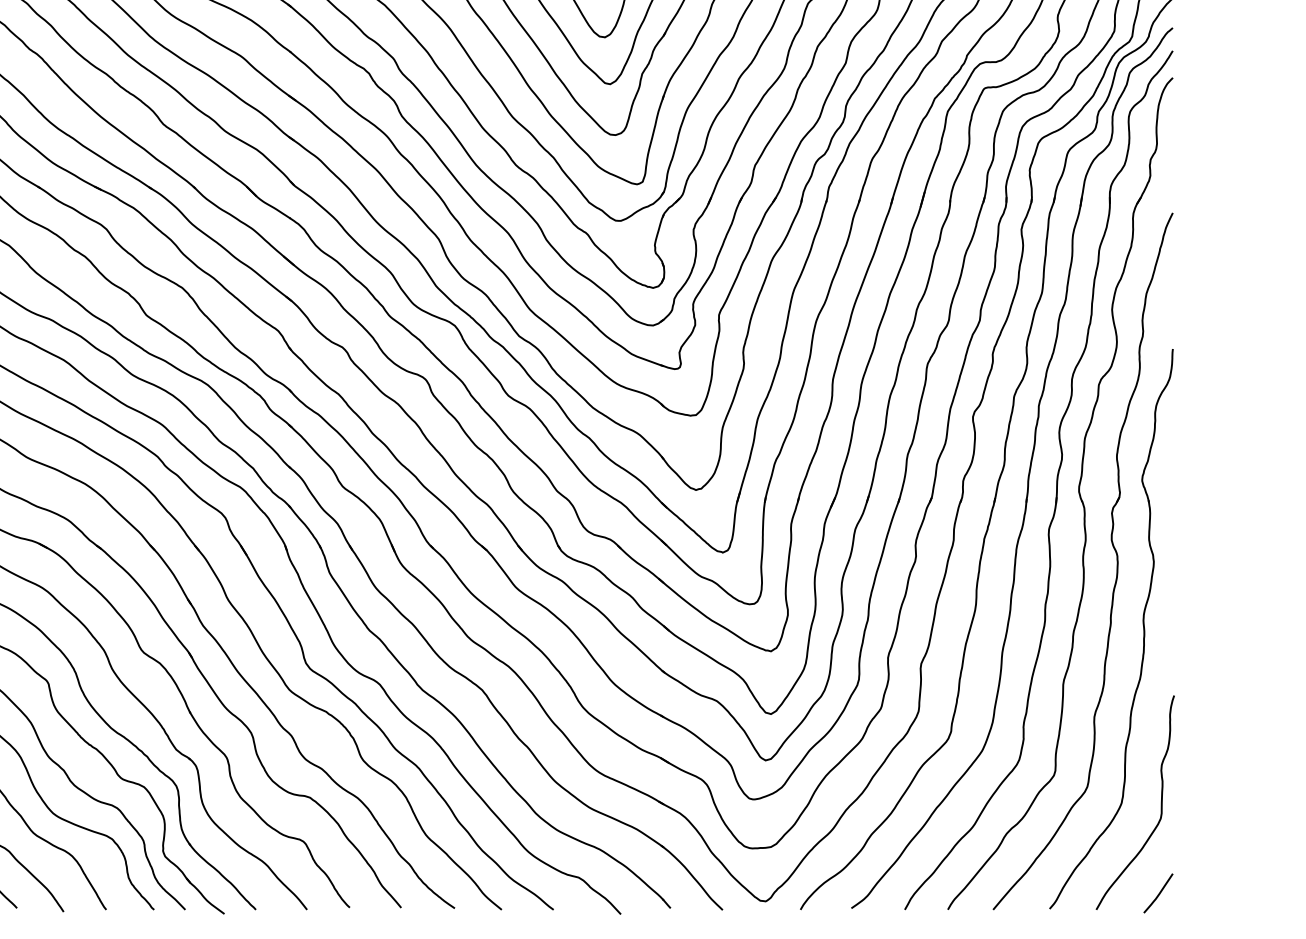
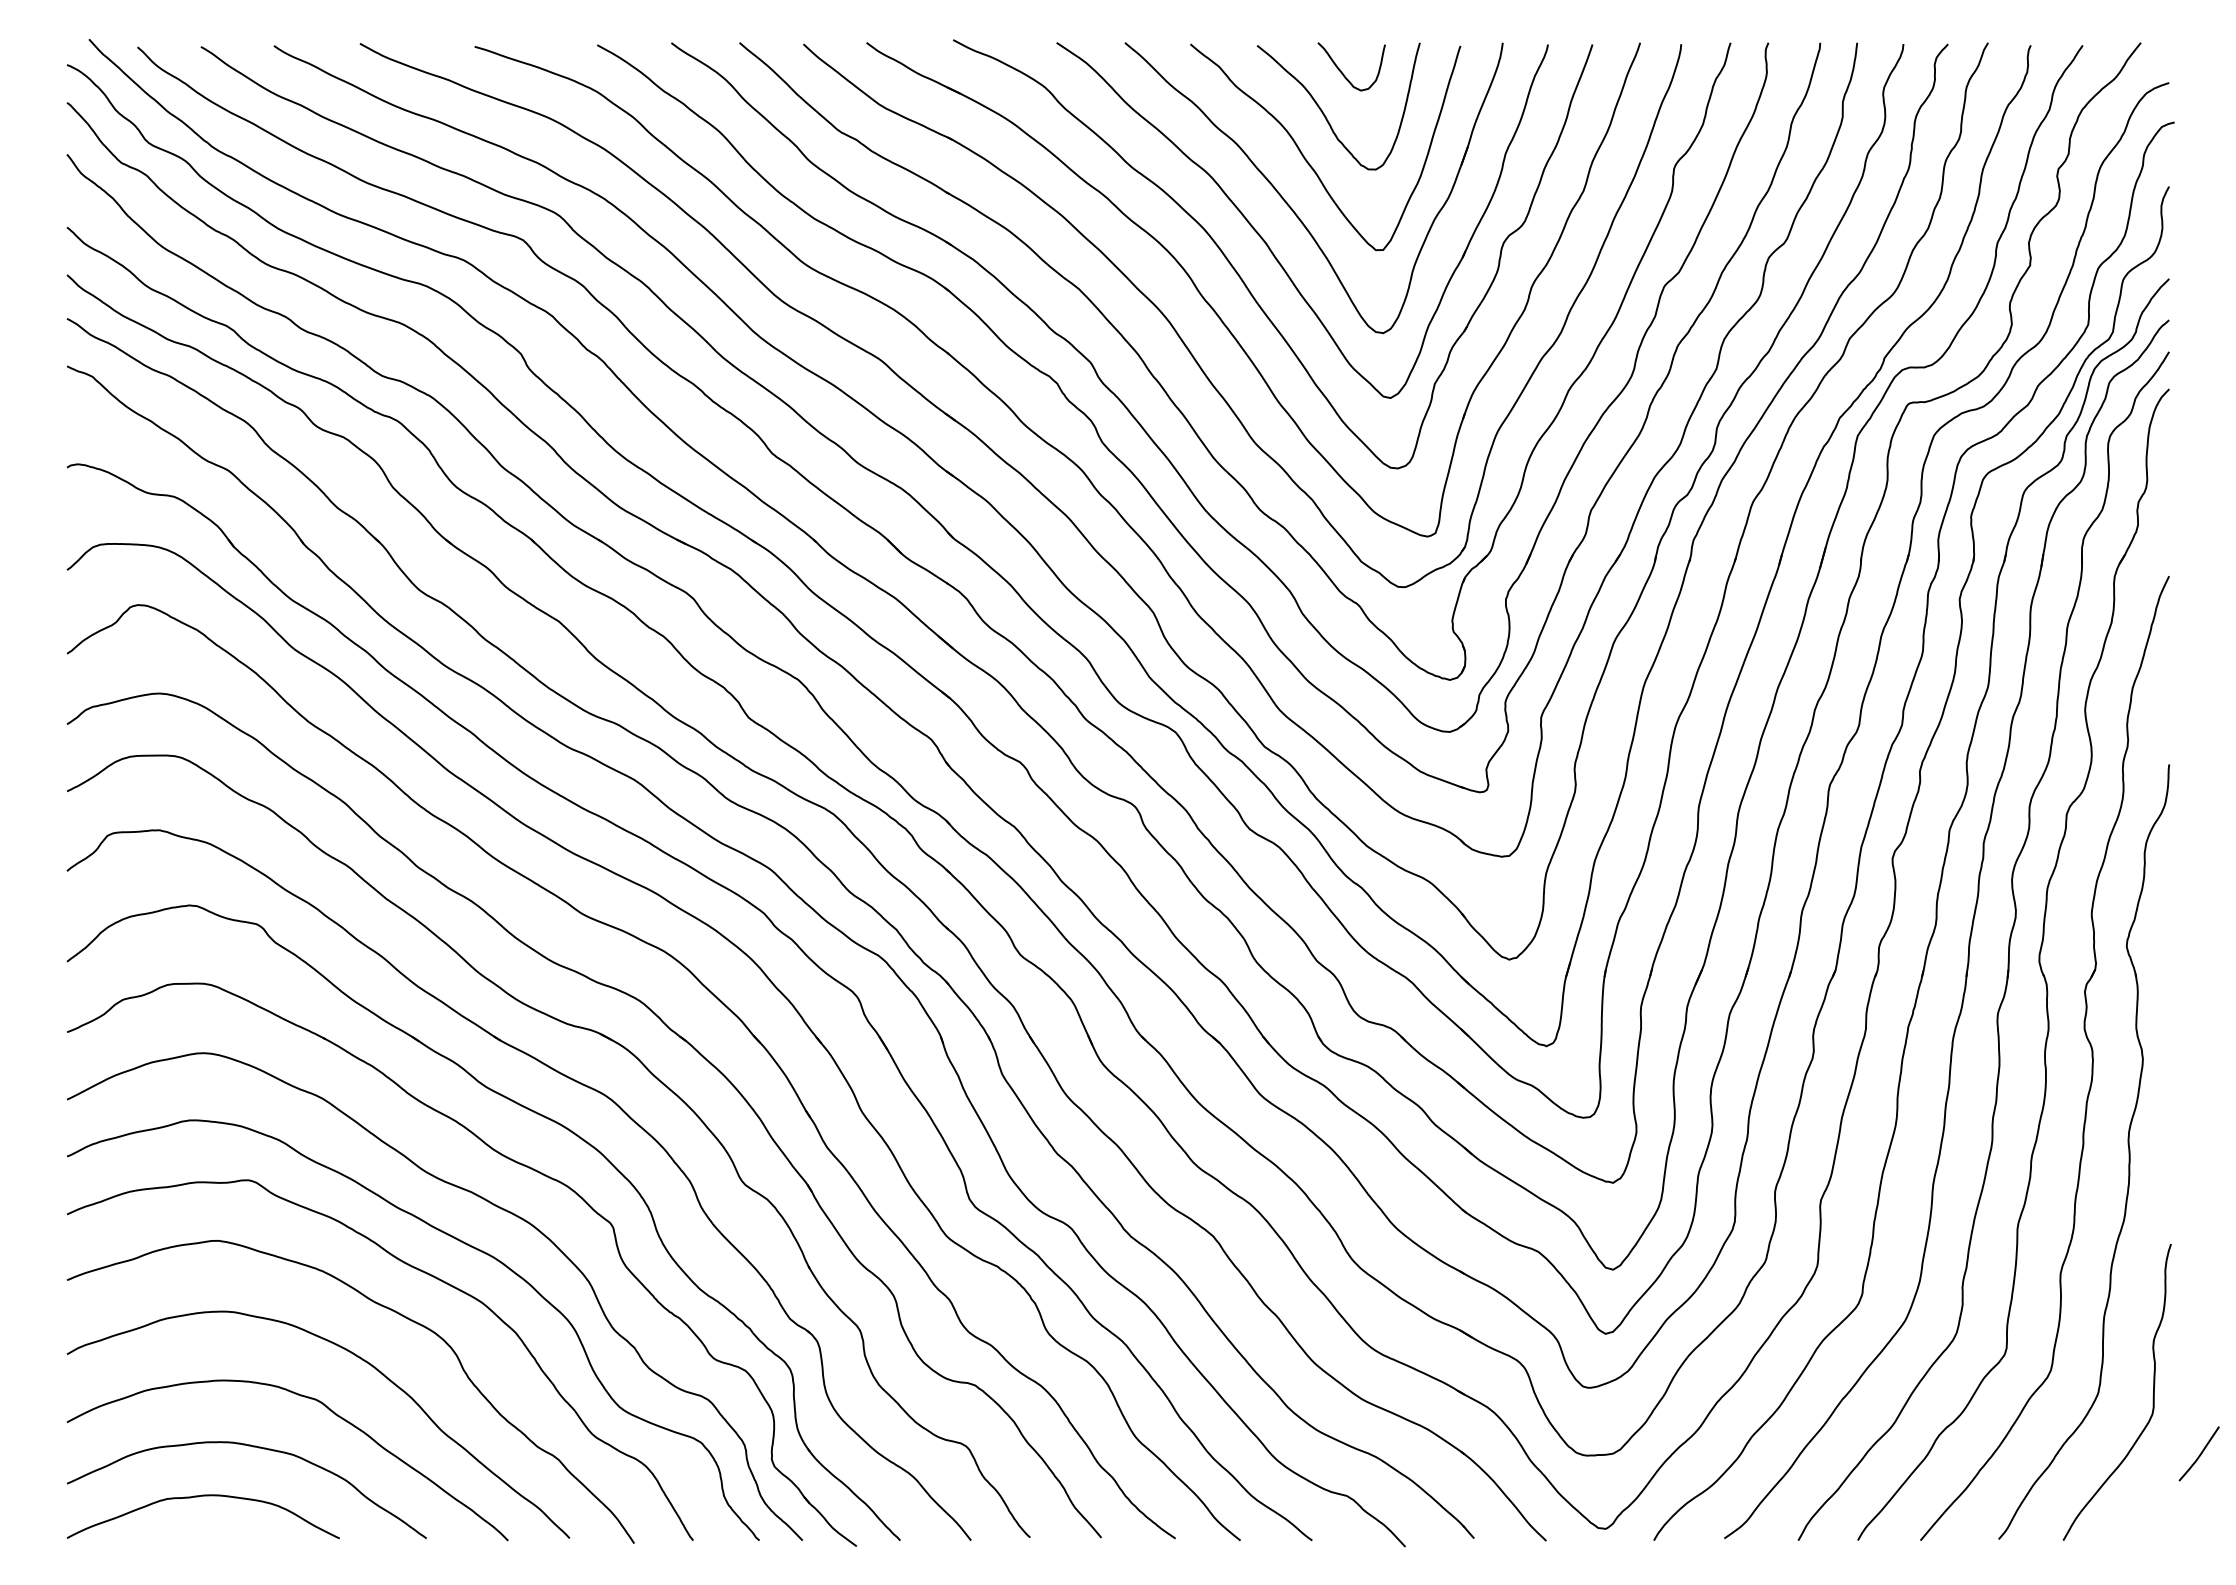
curve: (1158, 893) -> (2199, 1454), moved

